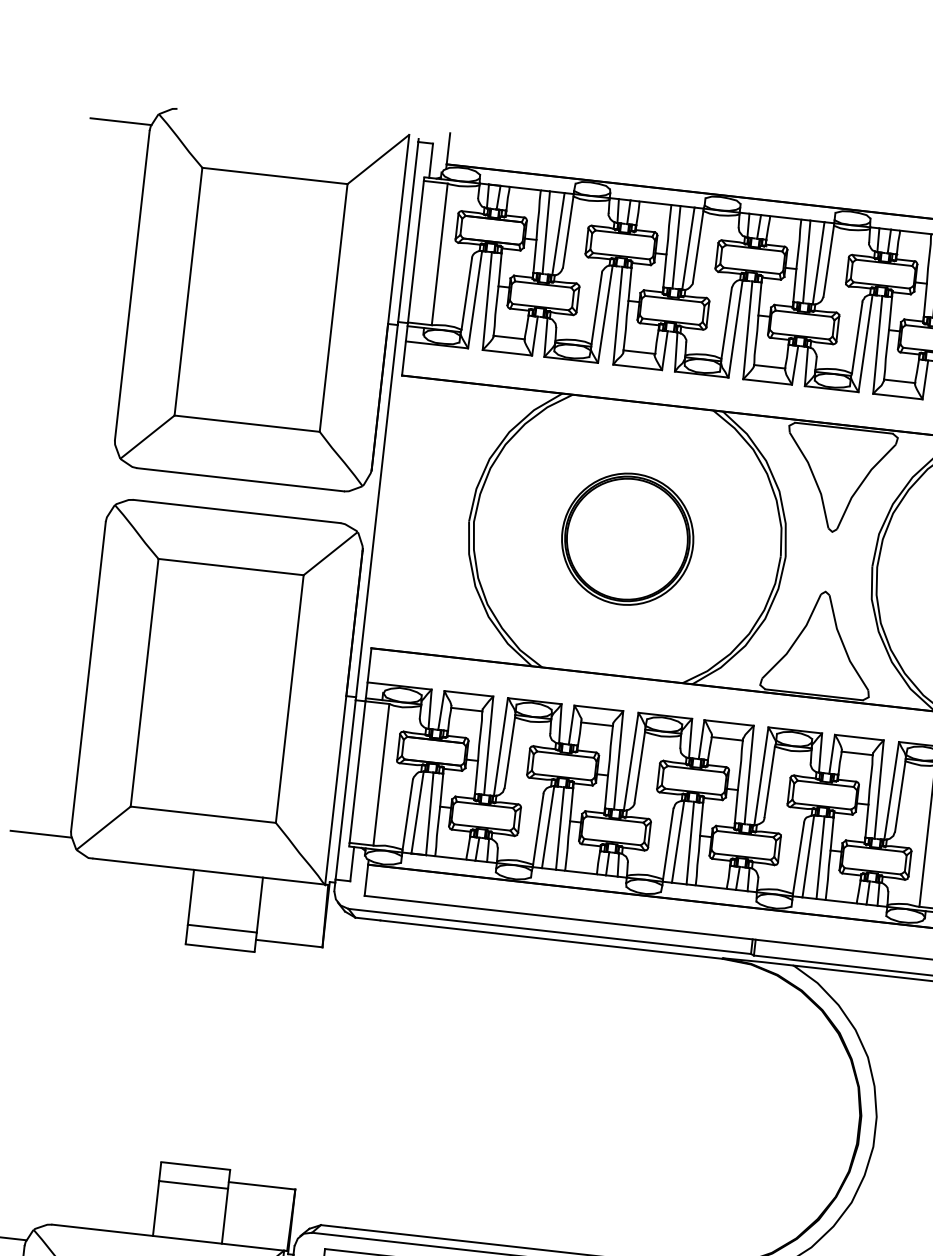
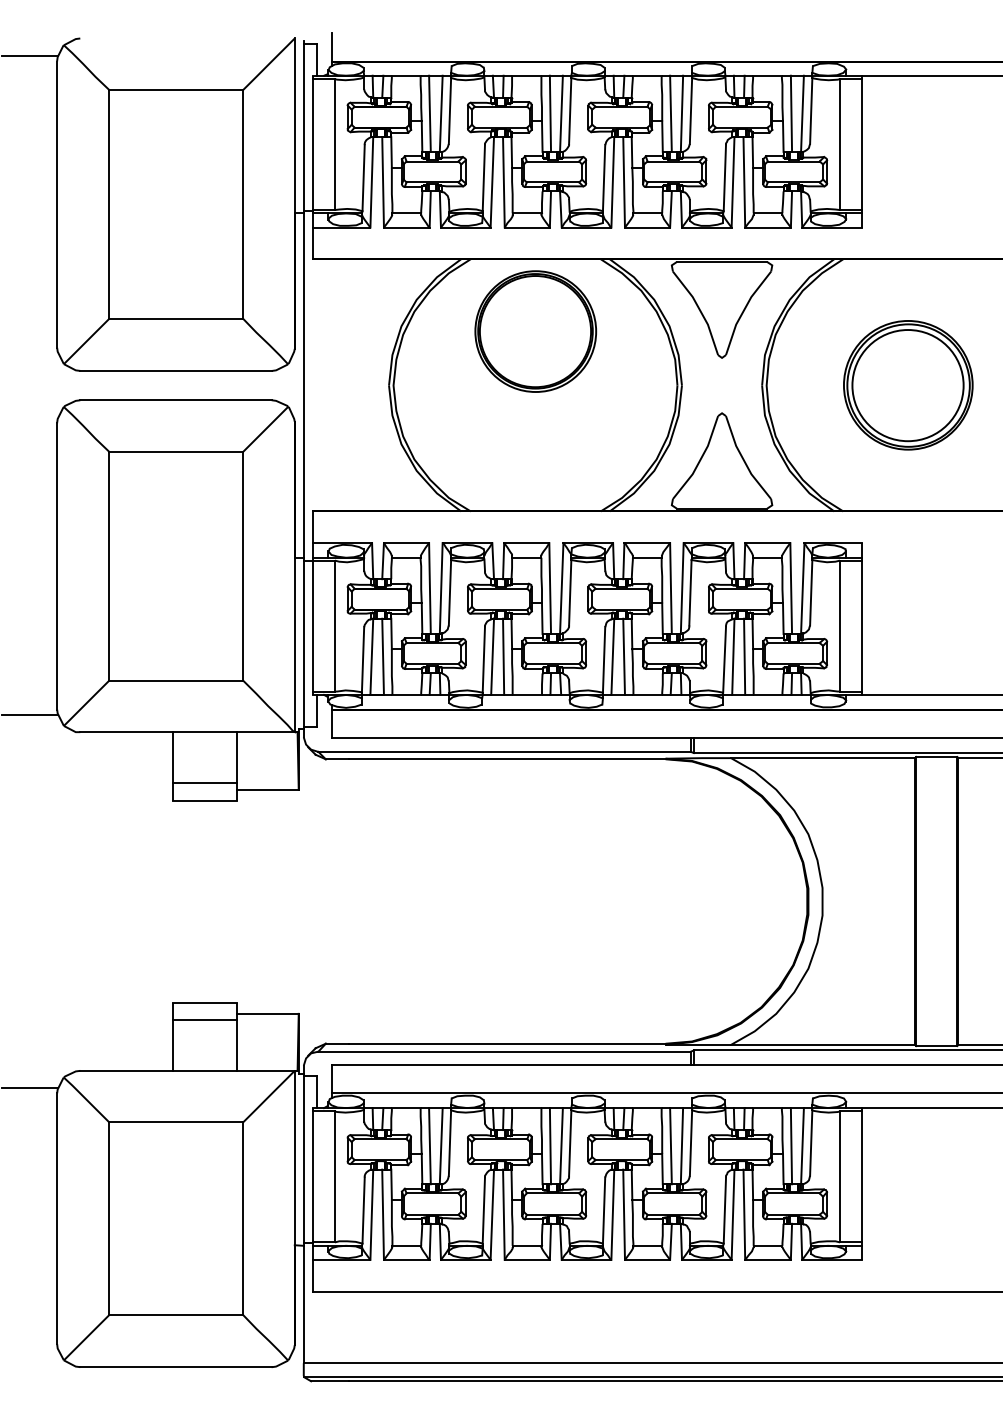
part: (627, 539) -> (535, 331), moved

